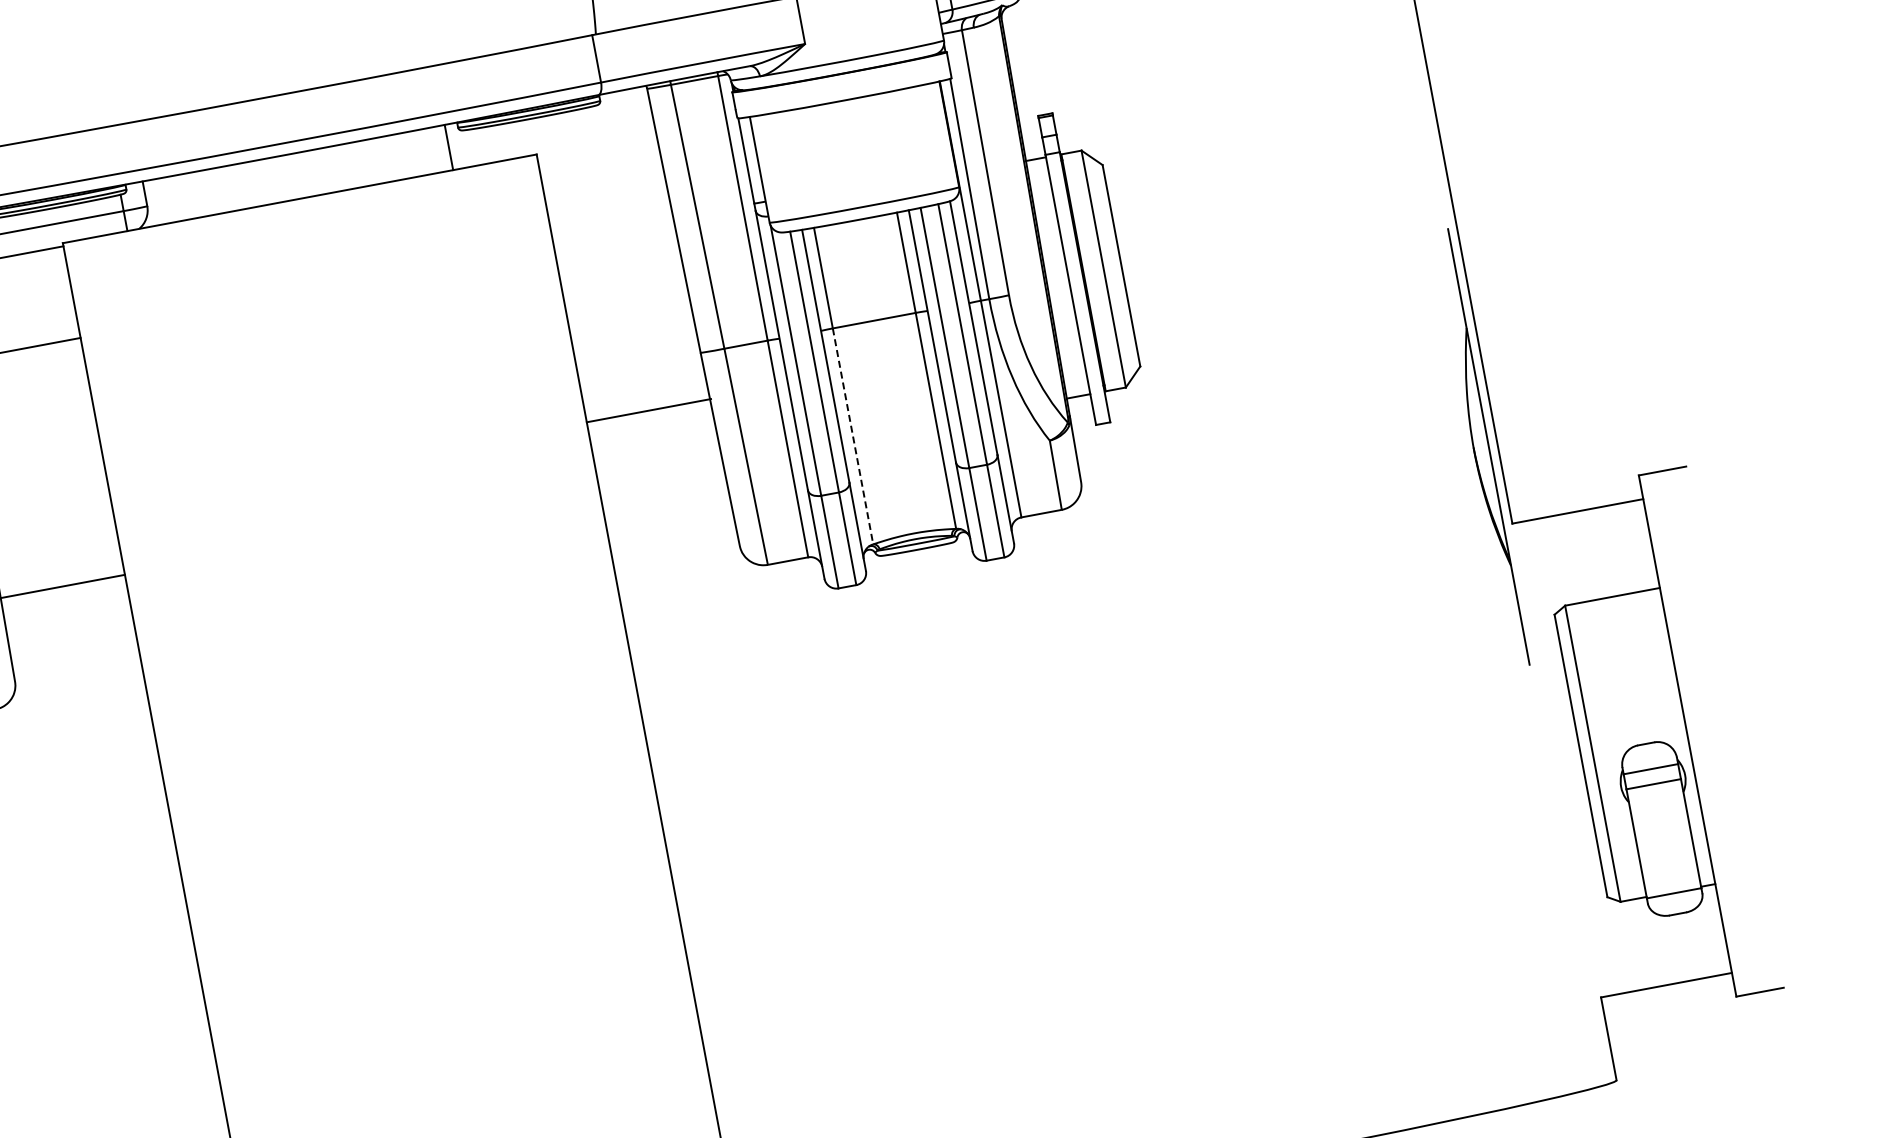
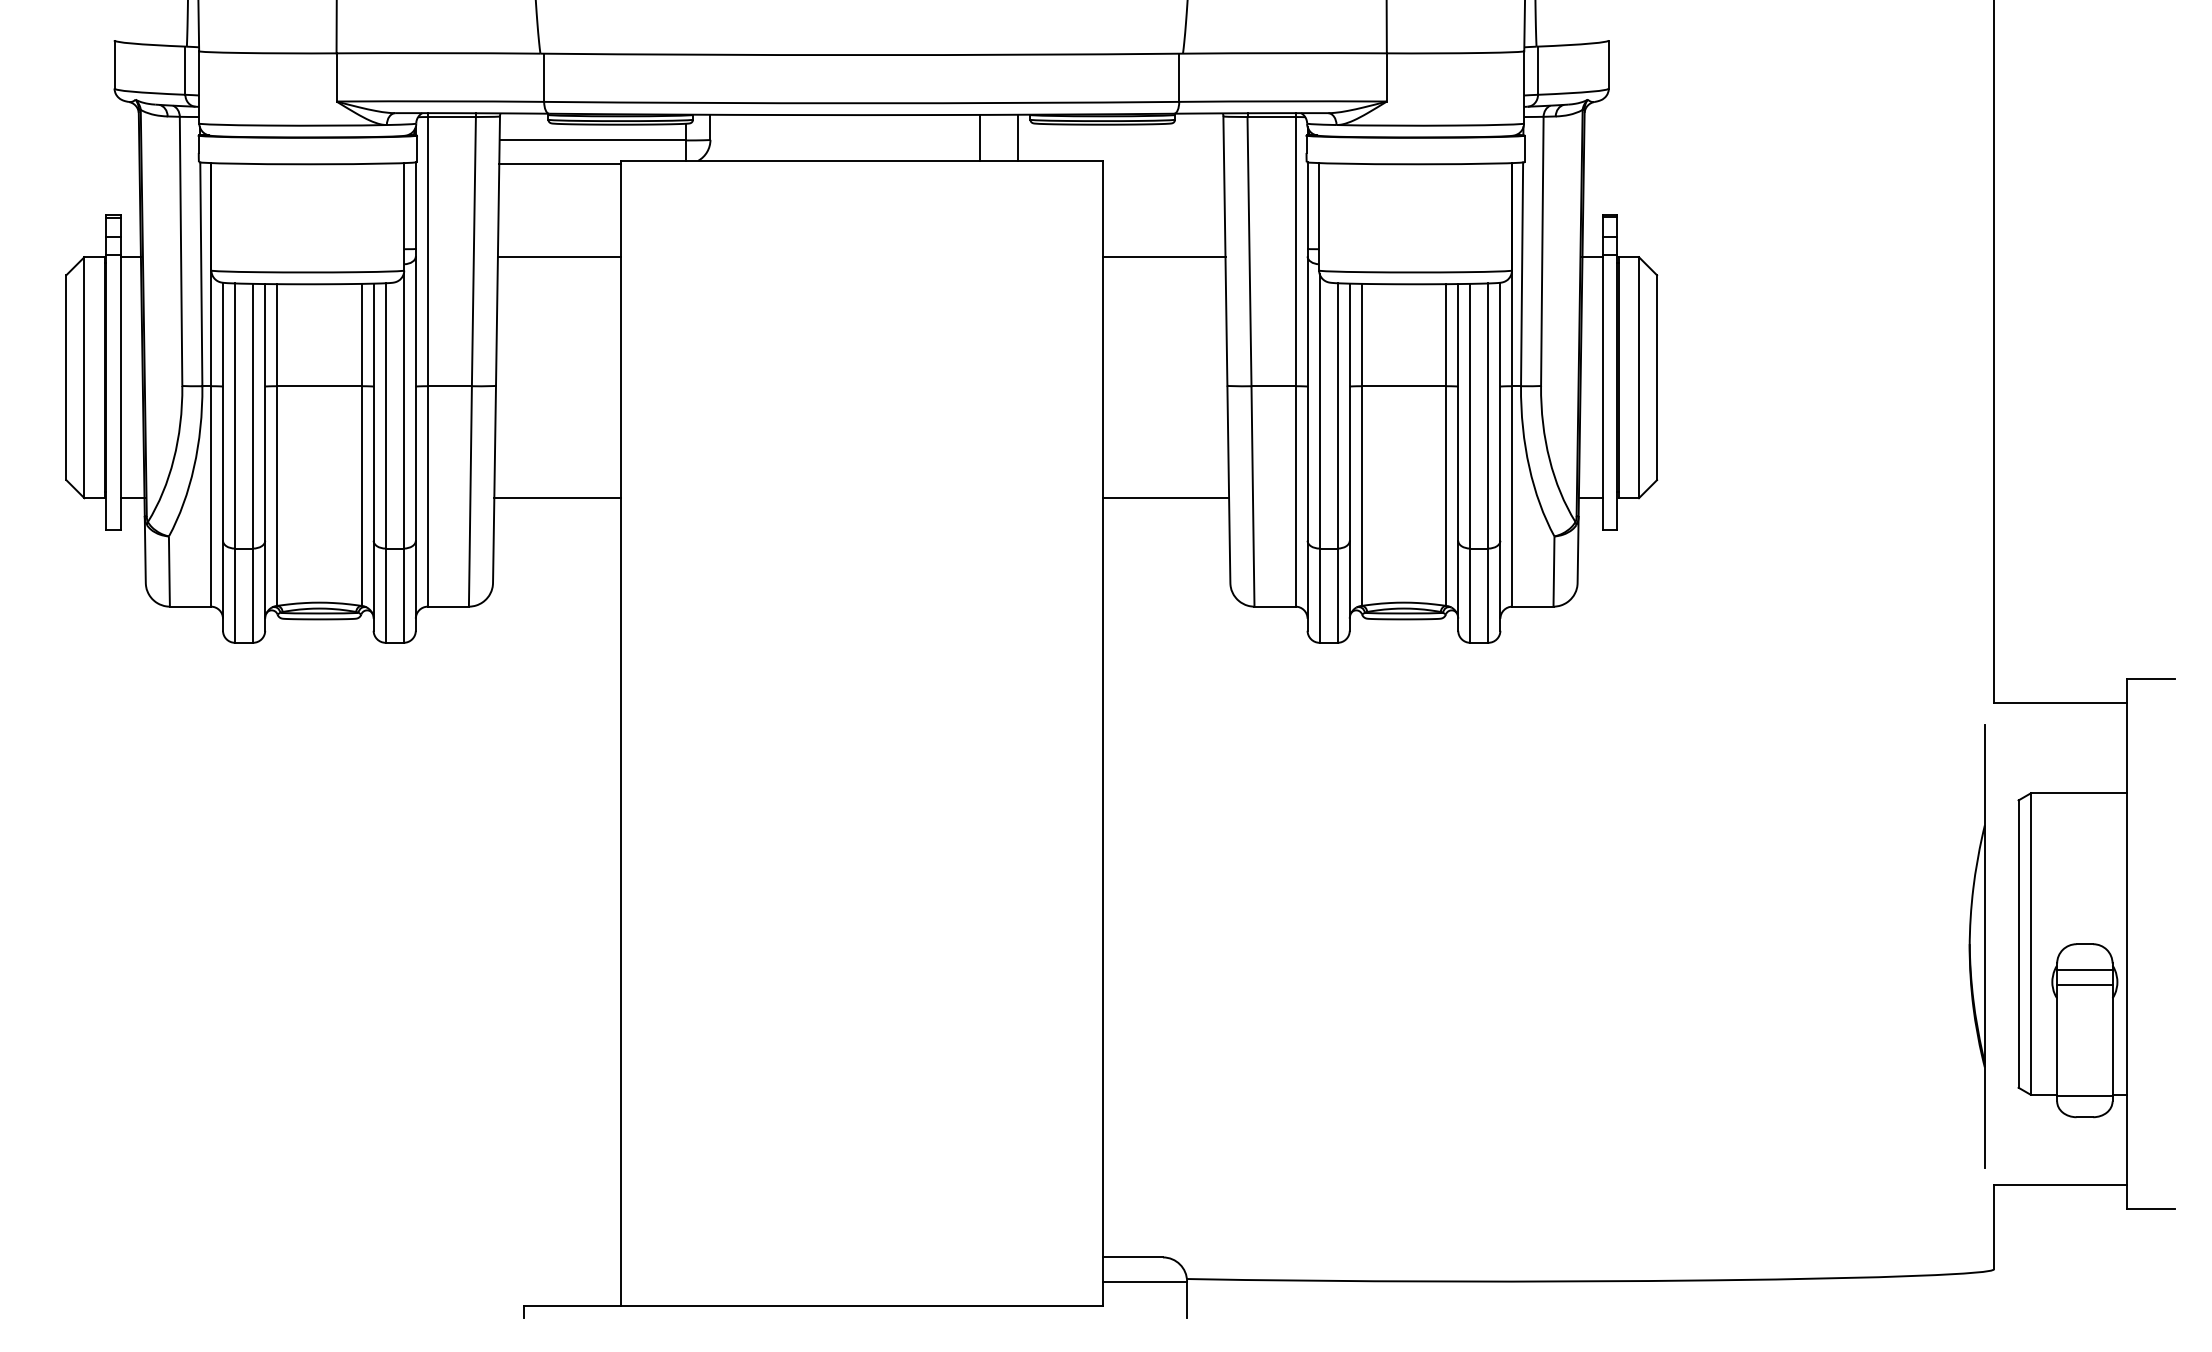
line: (411, 154) -> (979, 137), added
line: (614, 238) -> (1163, 257), added
line: (648, 411) -> (1165, 498), moved
line: (852, 436) -> (1361, 496), dashed -> solid
part: (1480, 448) -> (1976, 946), moved

